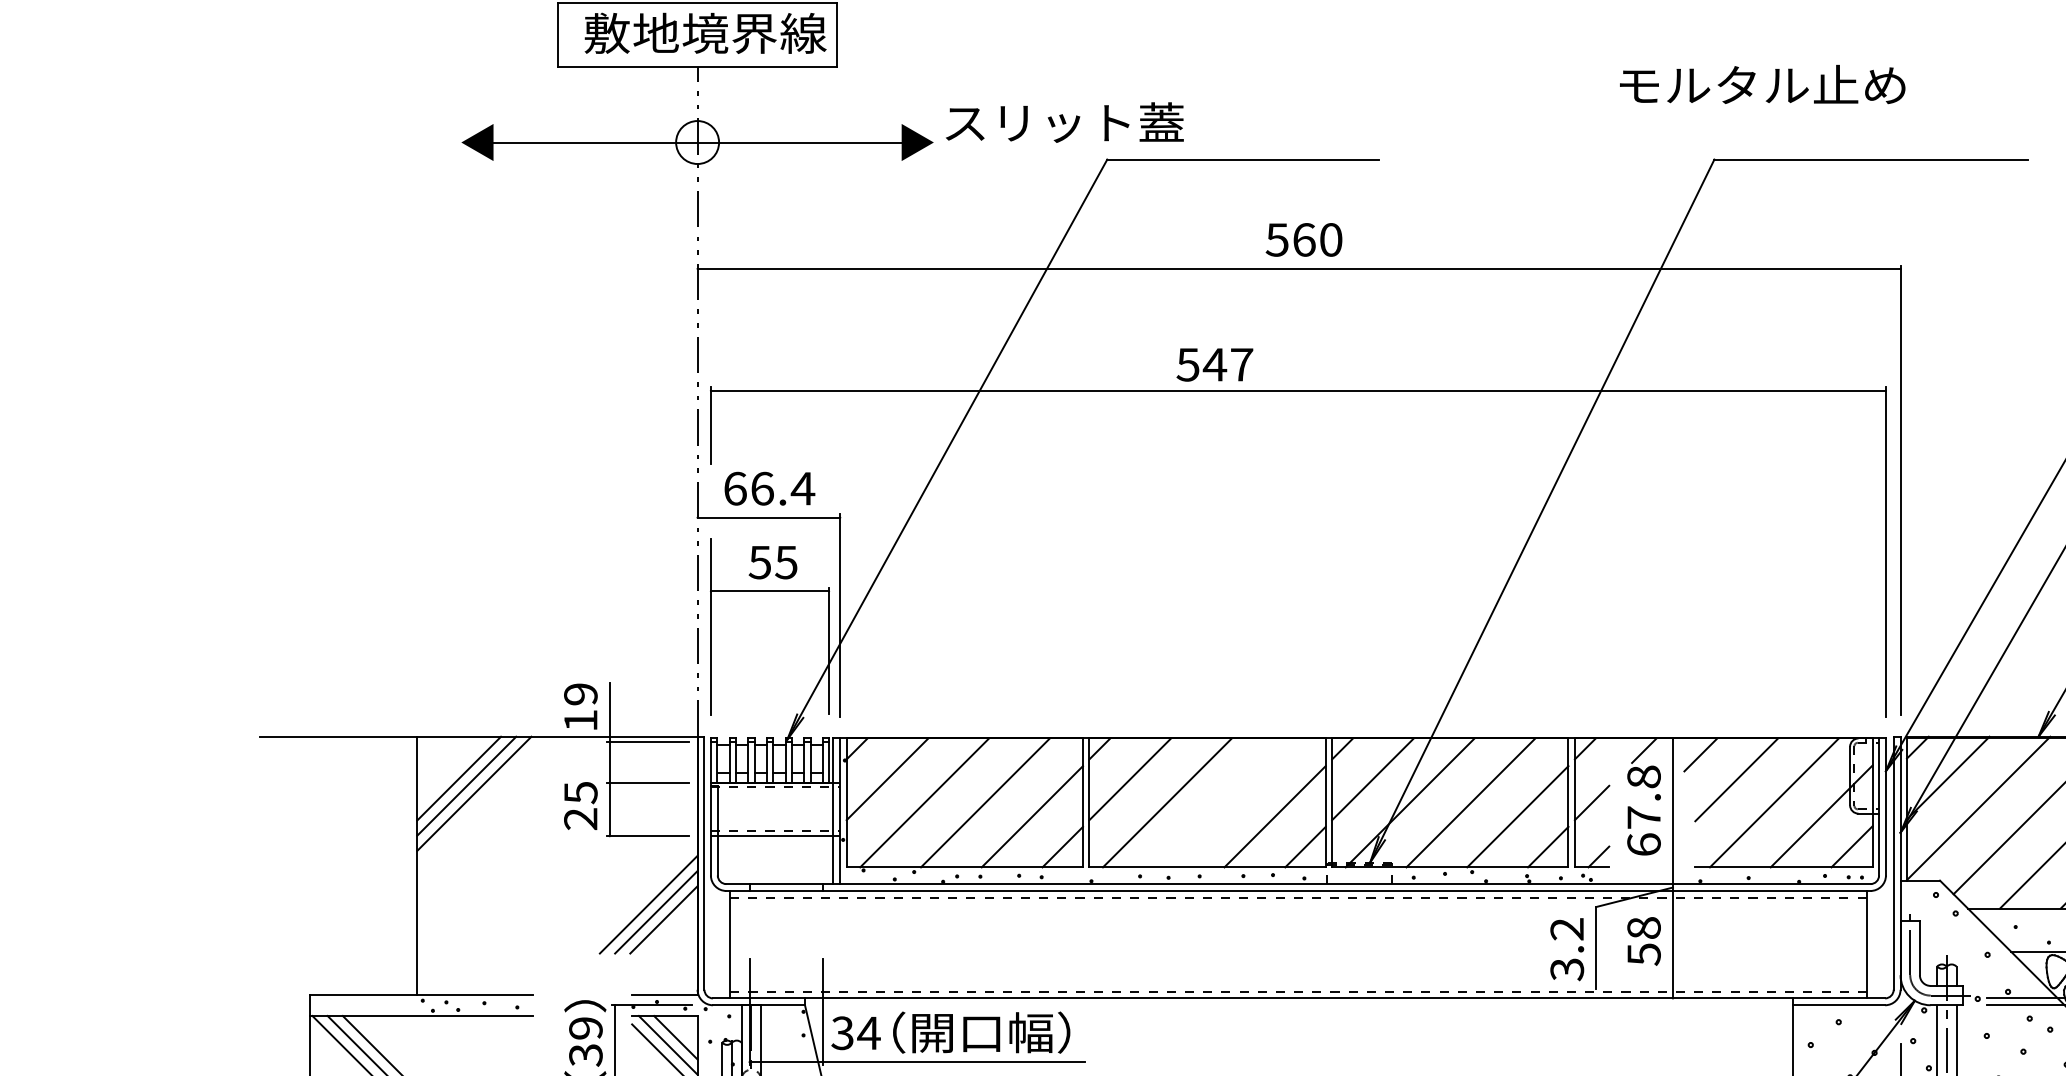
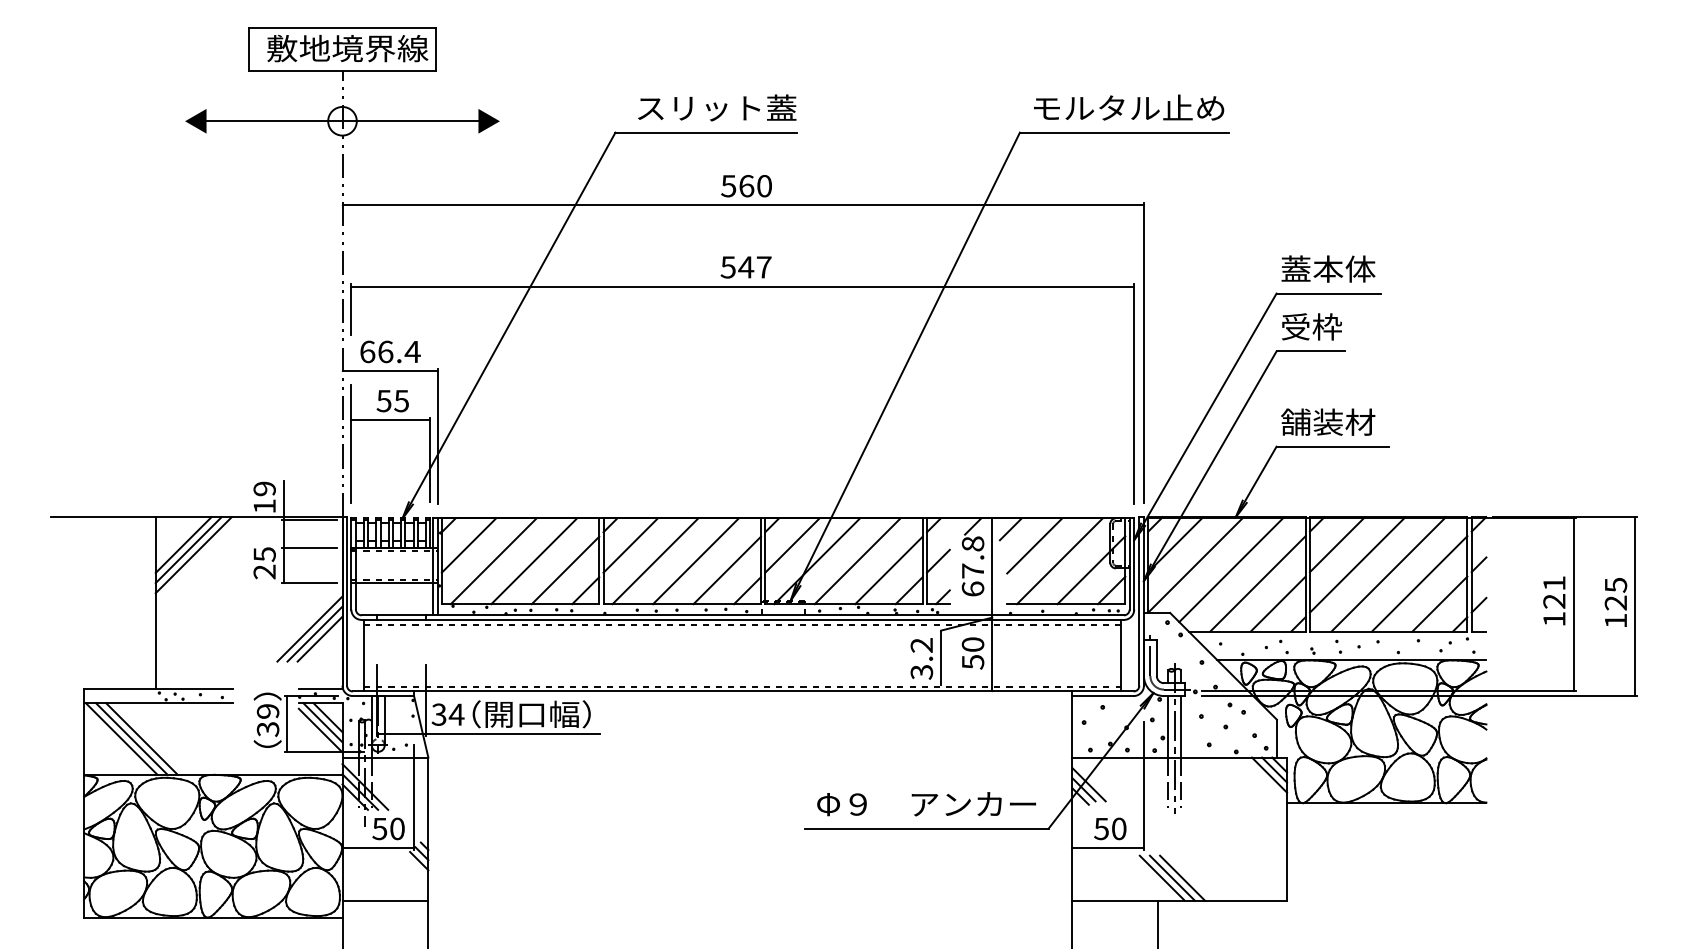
text: (1763, 84) -> (1129, 107), moved
text: (1065, 121) -> (717, 107), moved
text: (1213, 364) -> (745, 267), moved
line: (1227, 803) -> (695, 561), added
text: (1644, 927) -> (973, 644), 58 -> 50

